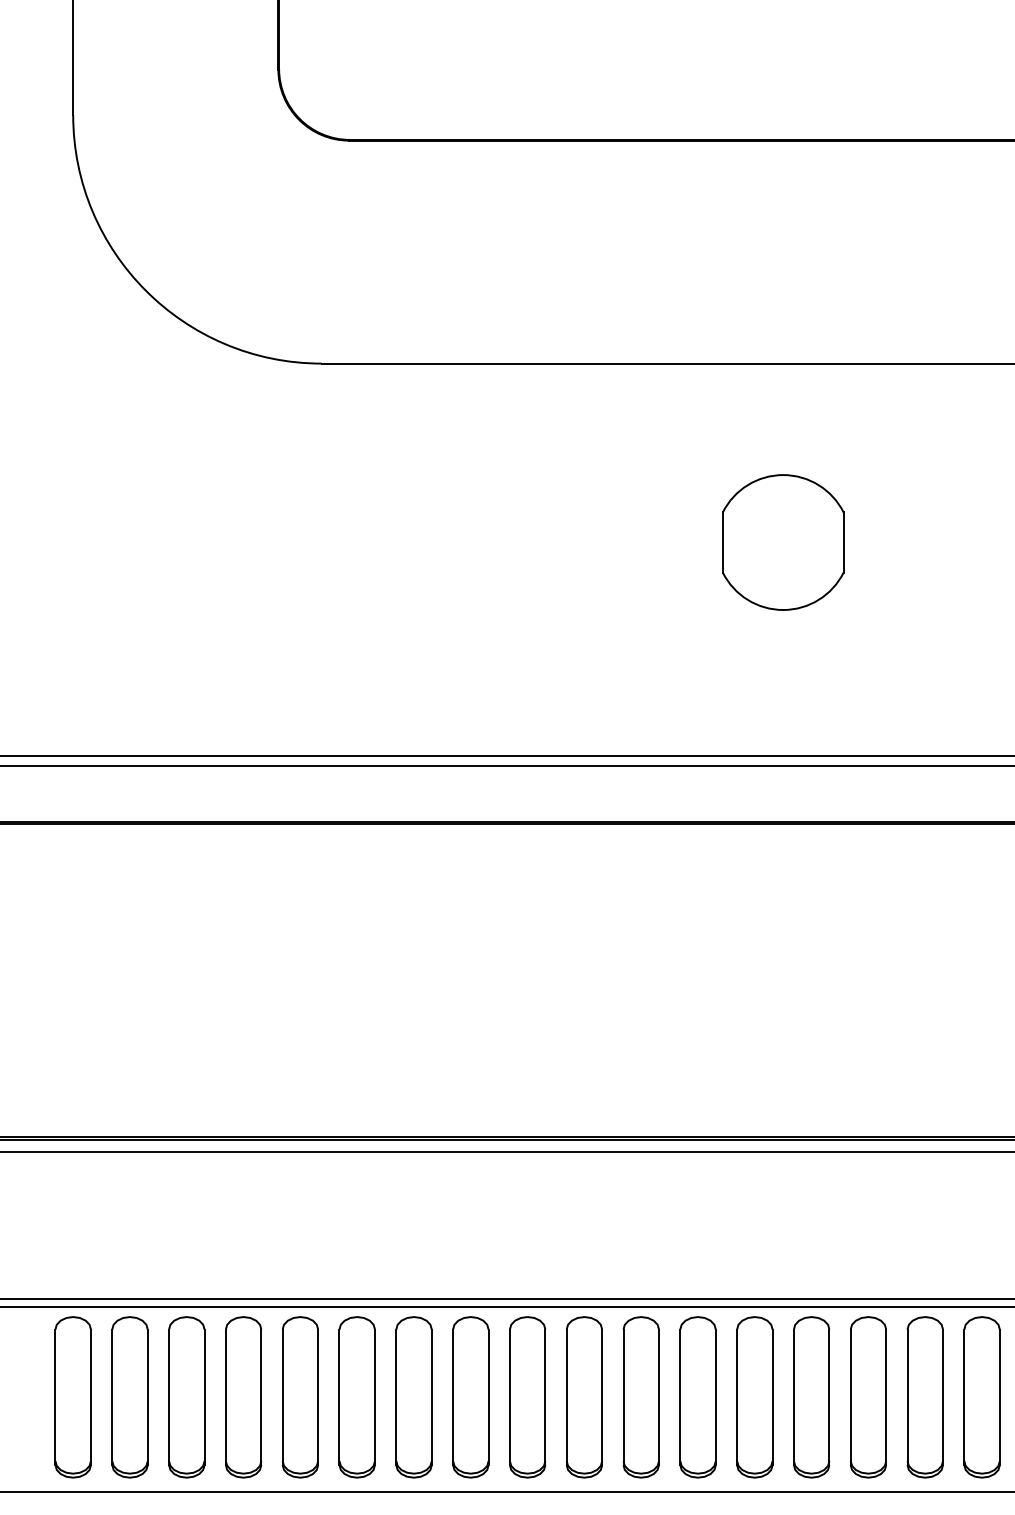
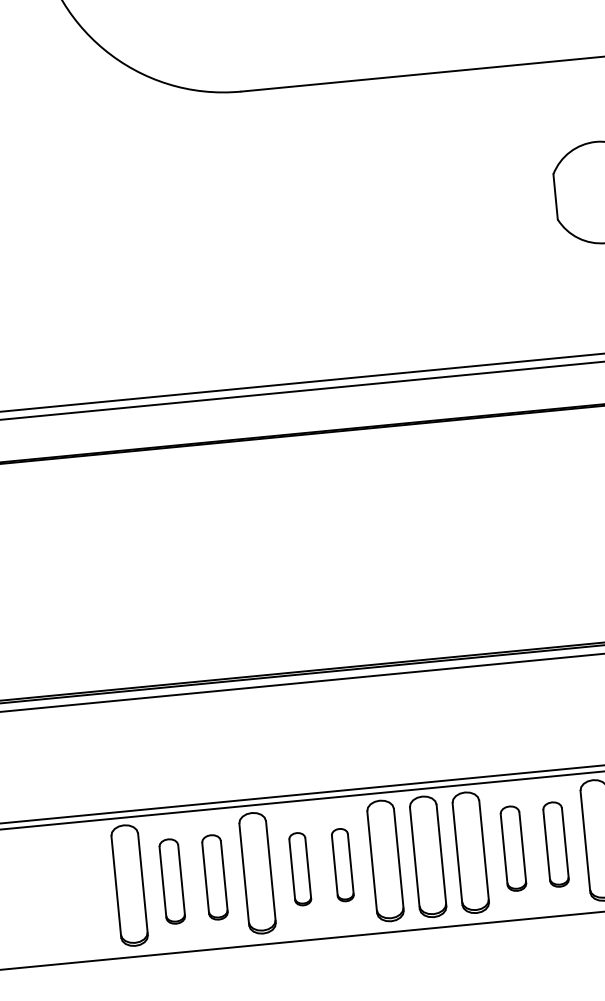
part: (129, 1397) -> (171, 881), size x0.7
part: (186, 1397) -> (214, 877), size x0.7
part: (300, 1397) -> (300, 869), size x0.6
part: (356, 1397) -> (342, 865), size x0.6
part: (584, 1397) -> (513, 848), size x0.7
part: (640, 1397) -> (555, 844), size x0.7

